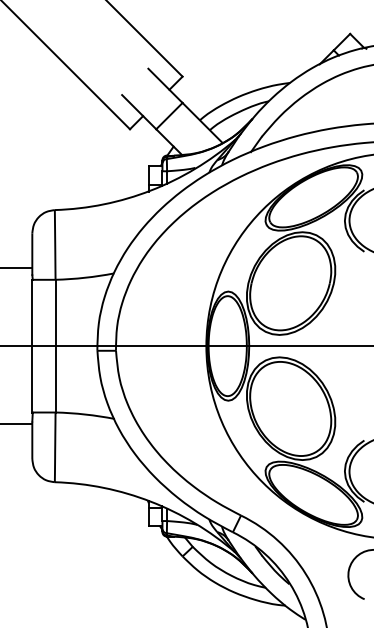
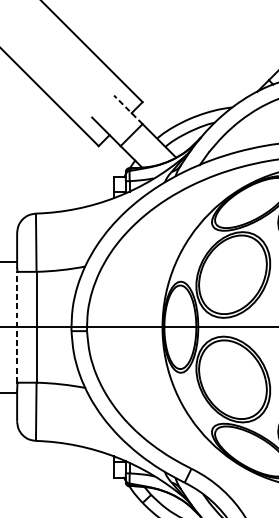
line: (165, 85) -> (128, 109), solid -> dashed
line: (32, 345) -> (17, 326), solid -> dashed

